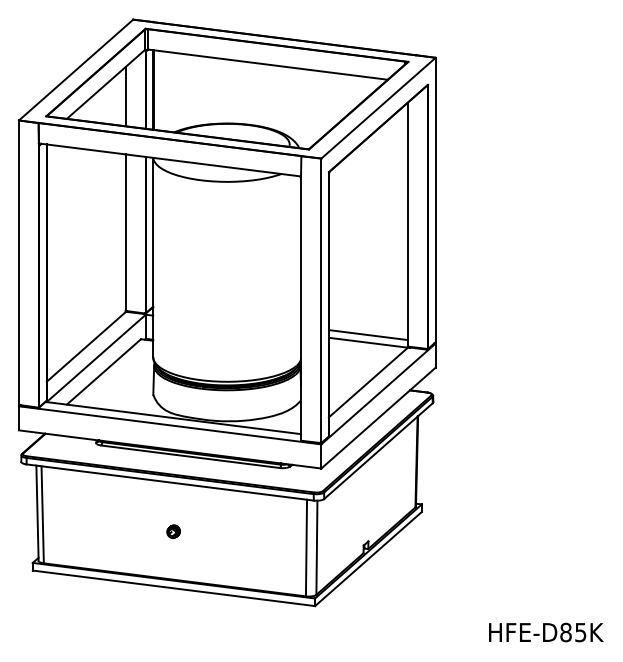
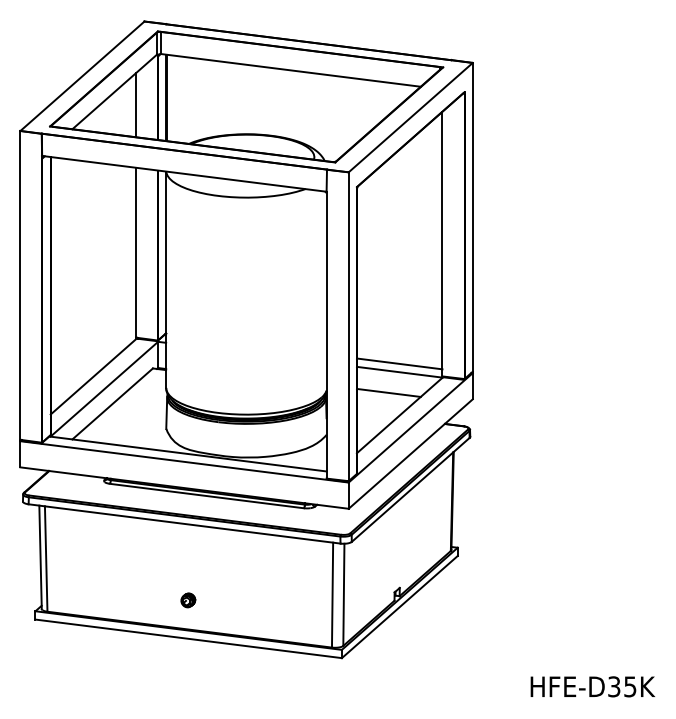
line: (358, 361) -> (388, 392), added
part: (173, 531) -> (188, 600), moved
text: (566, 632) -> (614, 686), HFE-D85K -> HFE-D35K

